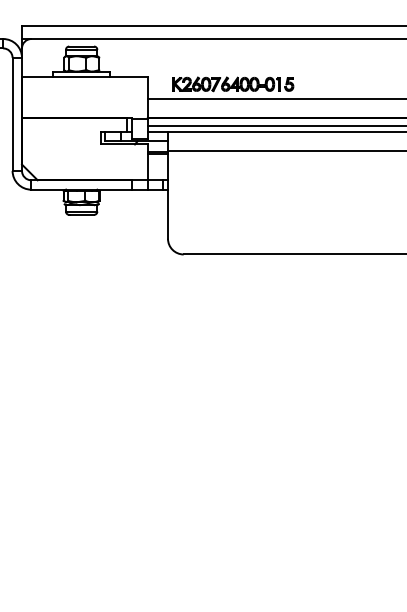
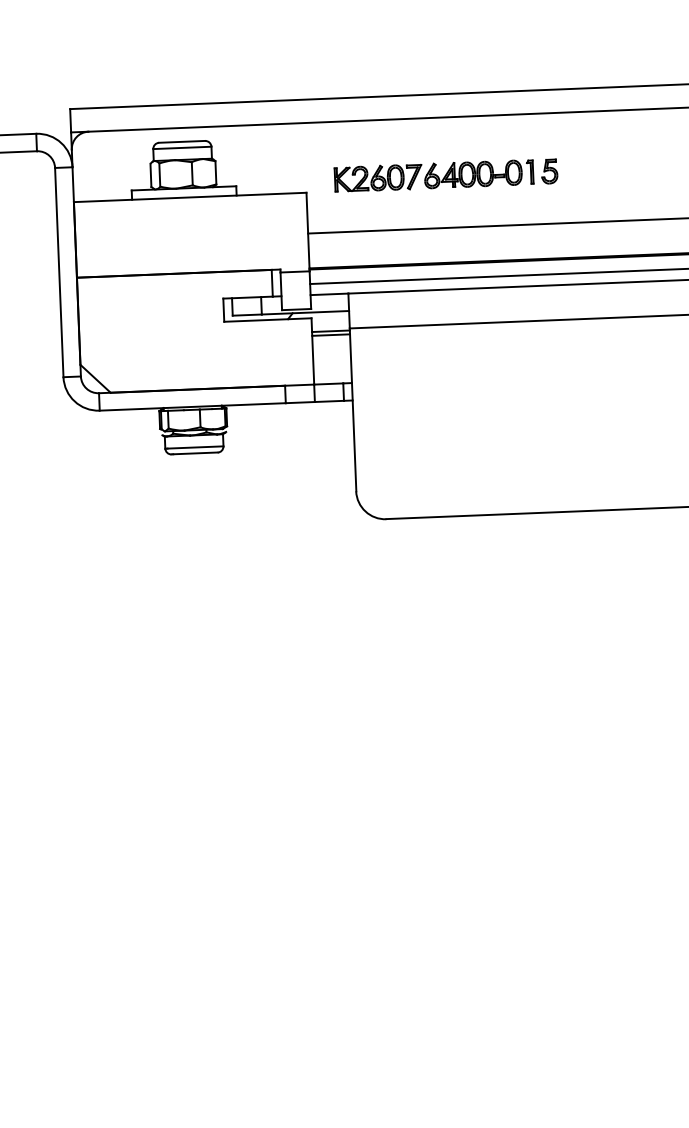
part: (233, 84) -> (446, 175), moved

